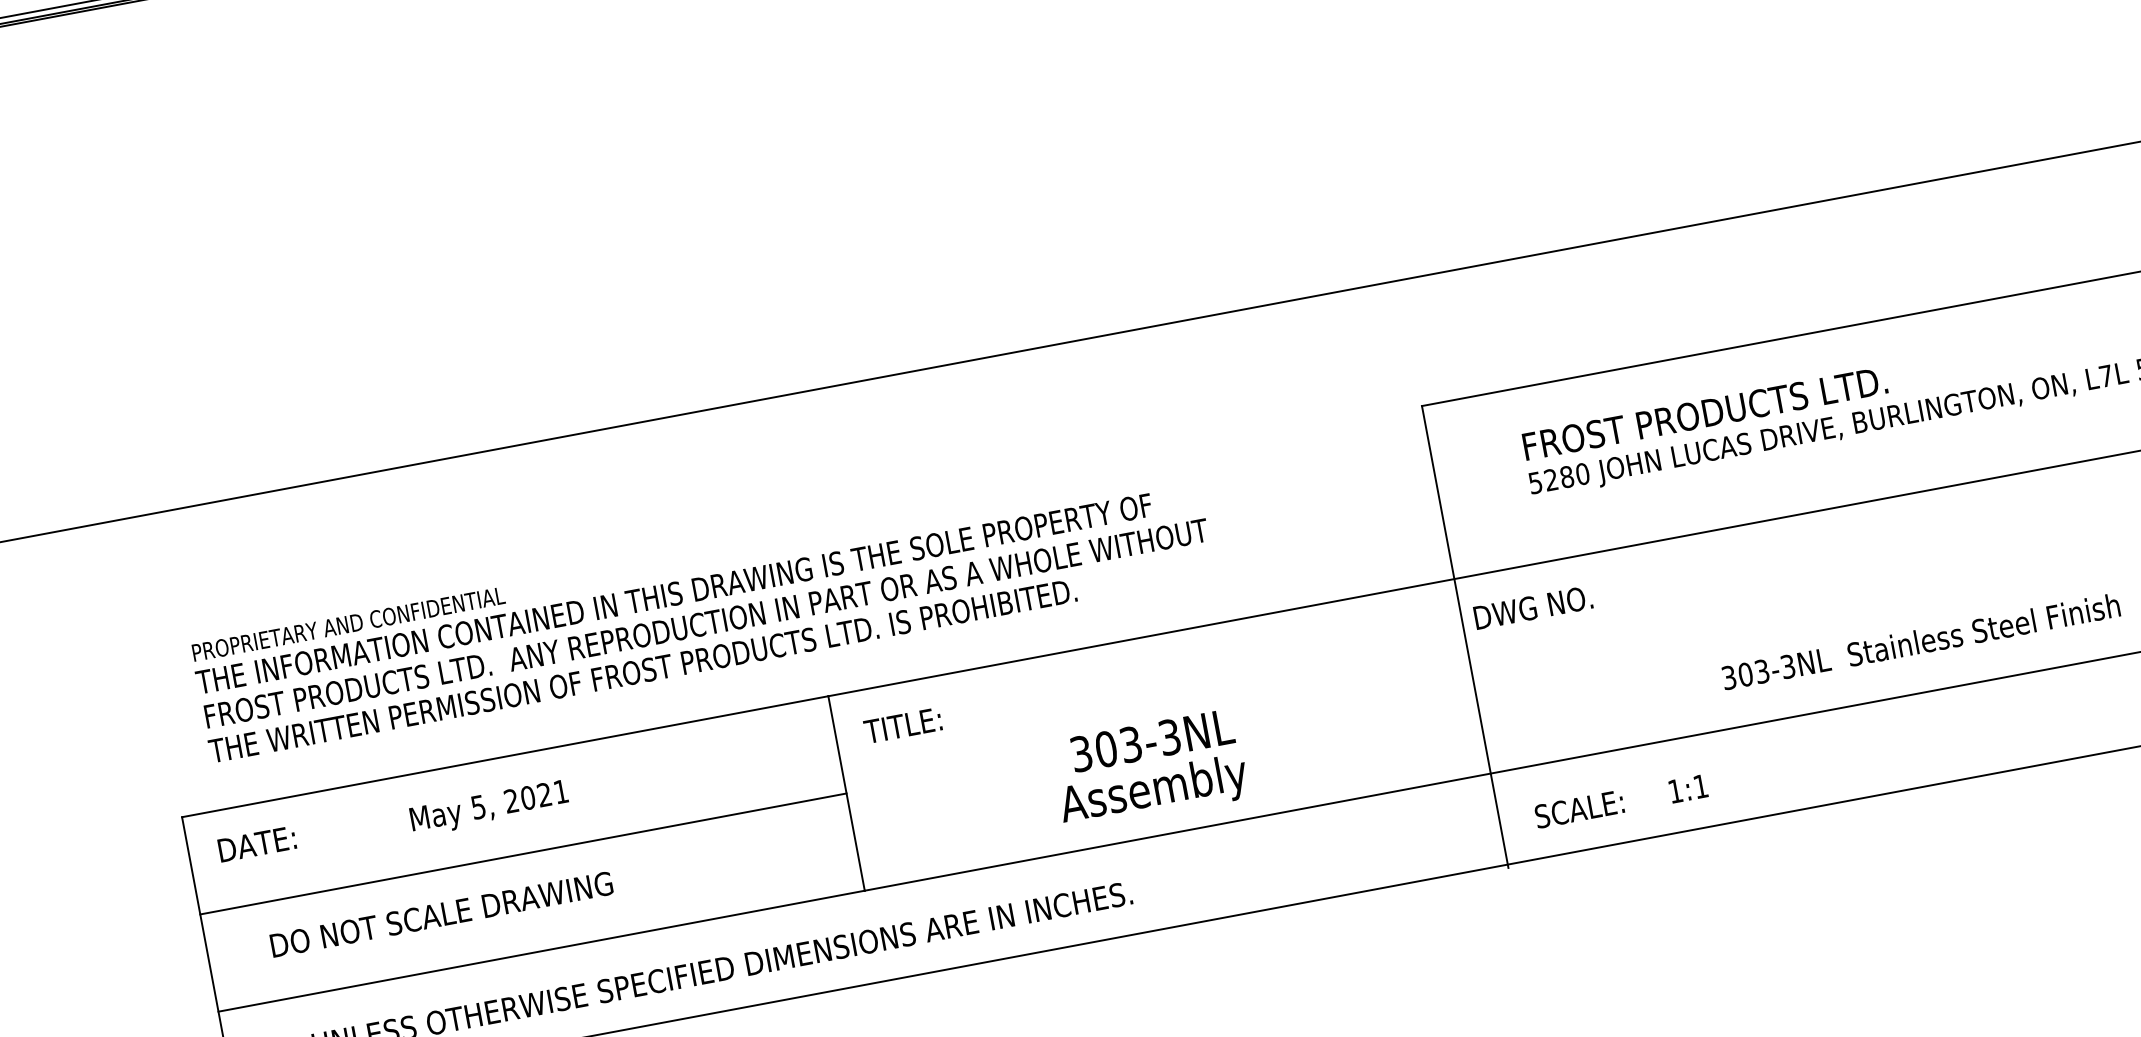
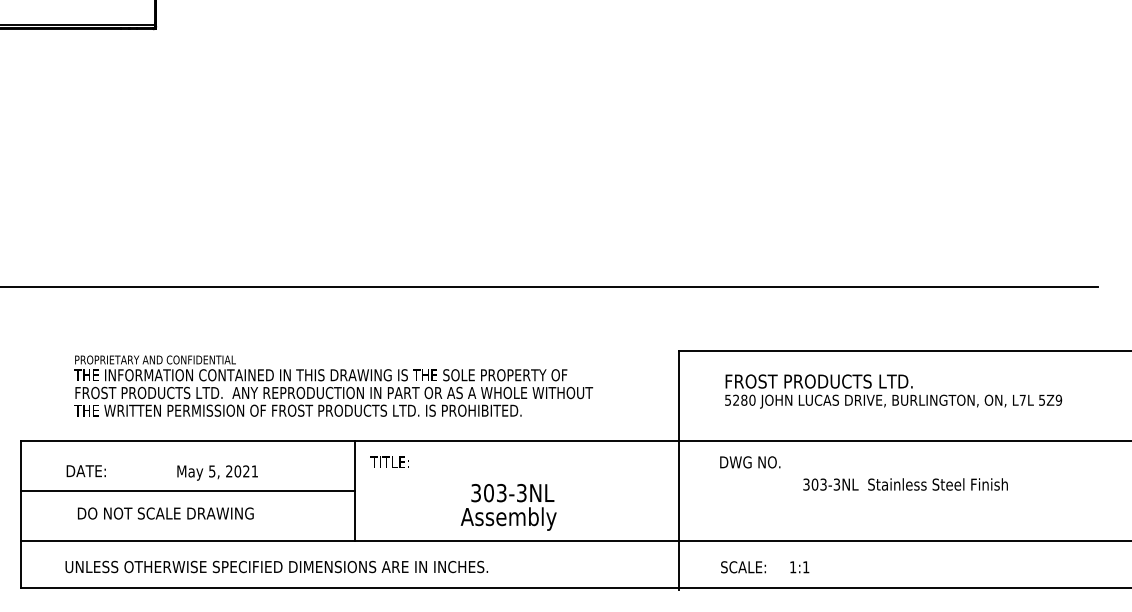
text: (1533, 607) -> (750, 462), moved
text: (702, 609) -> (333, 385), moved
text: (1920, 641) -> (905, 484), moved
text: (1622, 801) -> (765, 567), moved
text: (489, 807) -> (217, 472), moved
text: (255, 845) -> (85, 471), moved
text: (441, 914) -> (165, 513), moved

